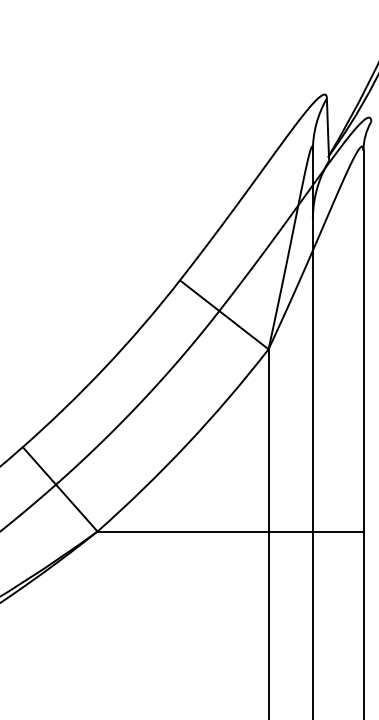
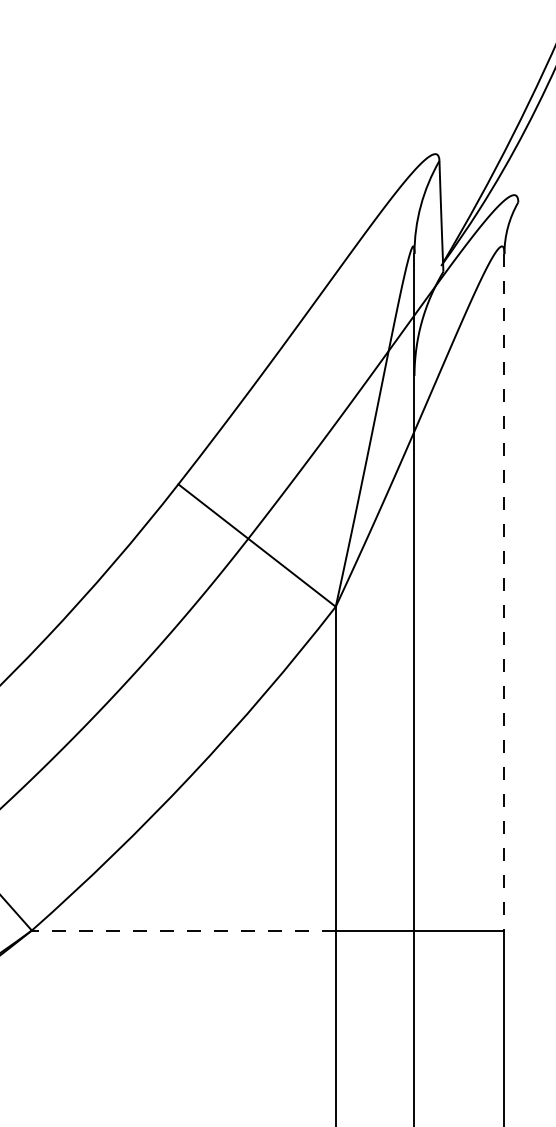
line: (363, 341) -> (504, 592), solid -> dashed
line: (183, 531) -> (184, 930), solid -> dashed

